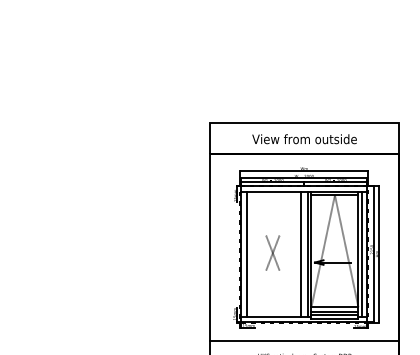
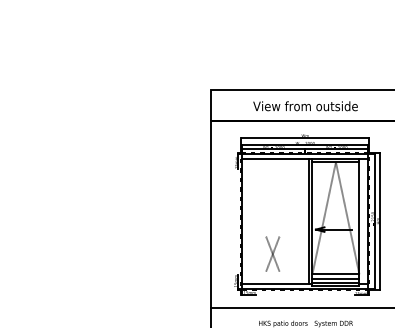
part: (272, 252) -> (272, 253), moved
line: (246, 253) -> (247, 220), removed
line: (300, 253) -> (301, 220), removed
line: (362, 253) -> (363, 220), removed

